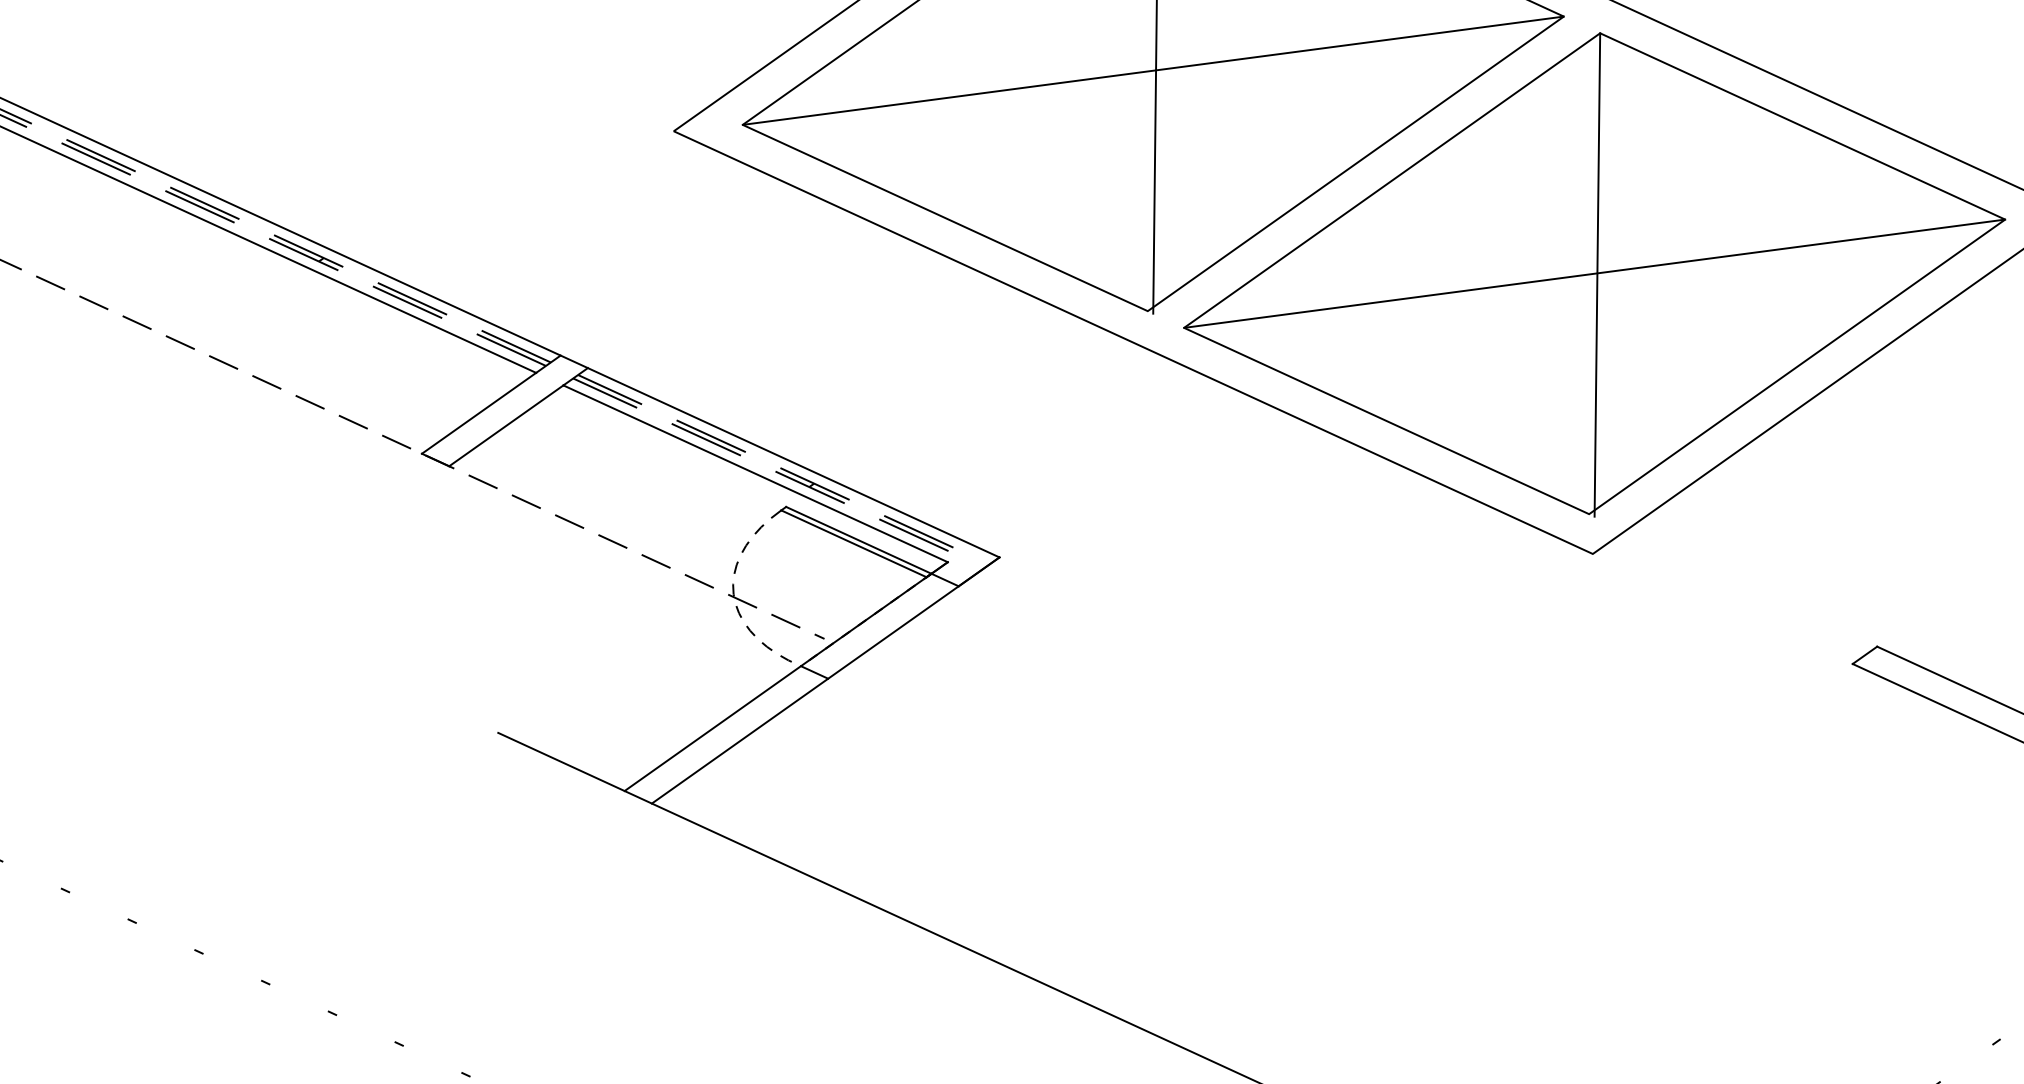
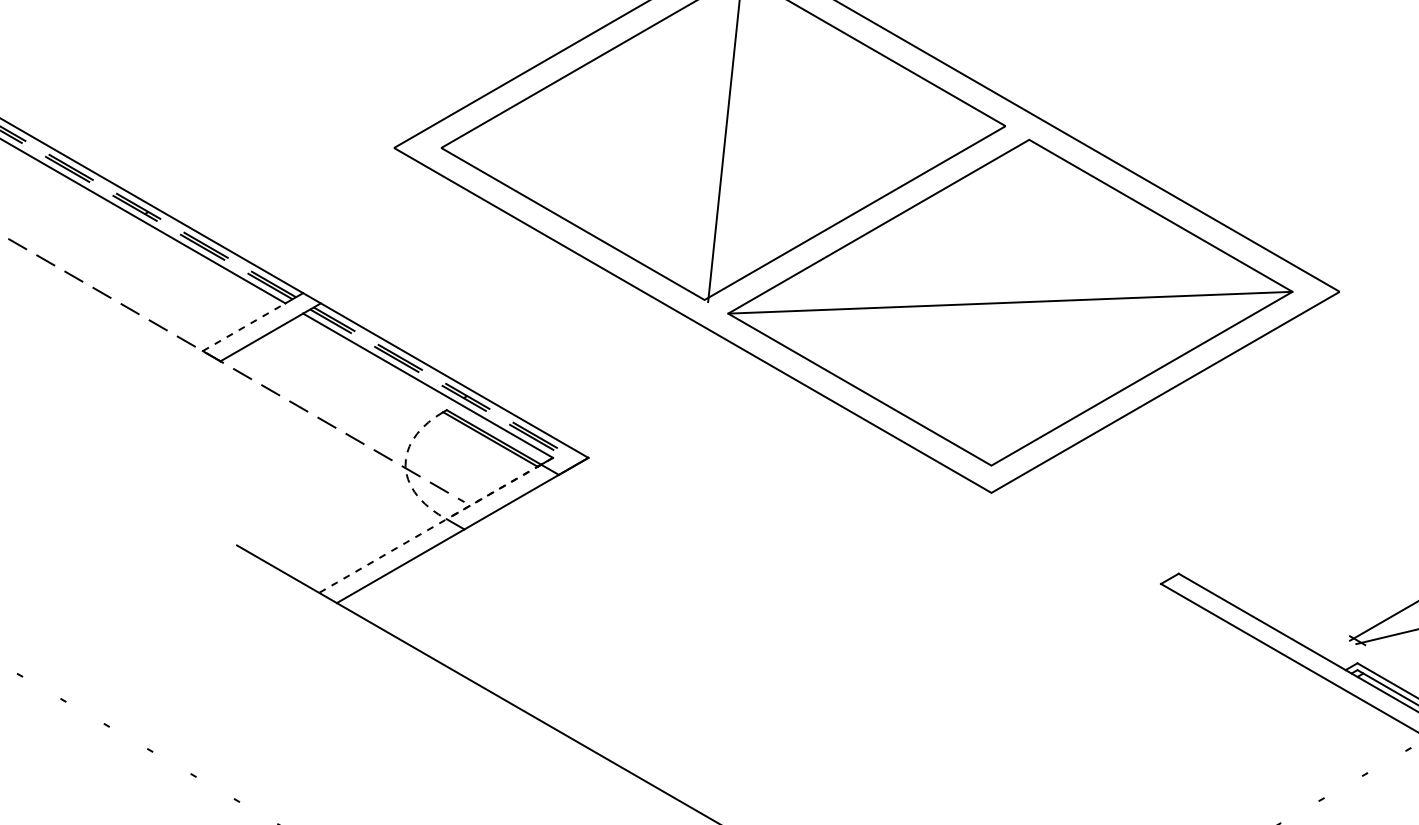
line: (1153, 71) -> (723, 137), removed
line: (1597, 274) -> (1012, 303), removed
line: (479, 413) -> (244, 327), solid -> dashed
line: (785, 676) -> (435, 525), solid -> dashed

